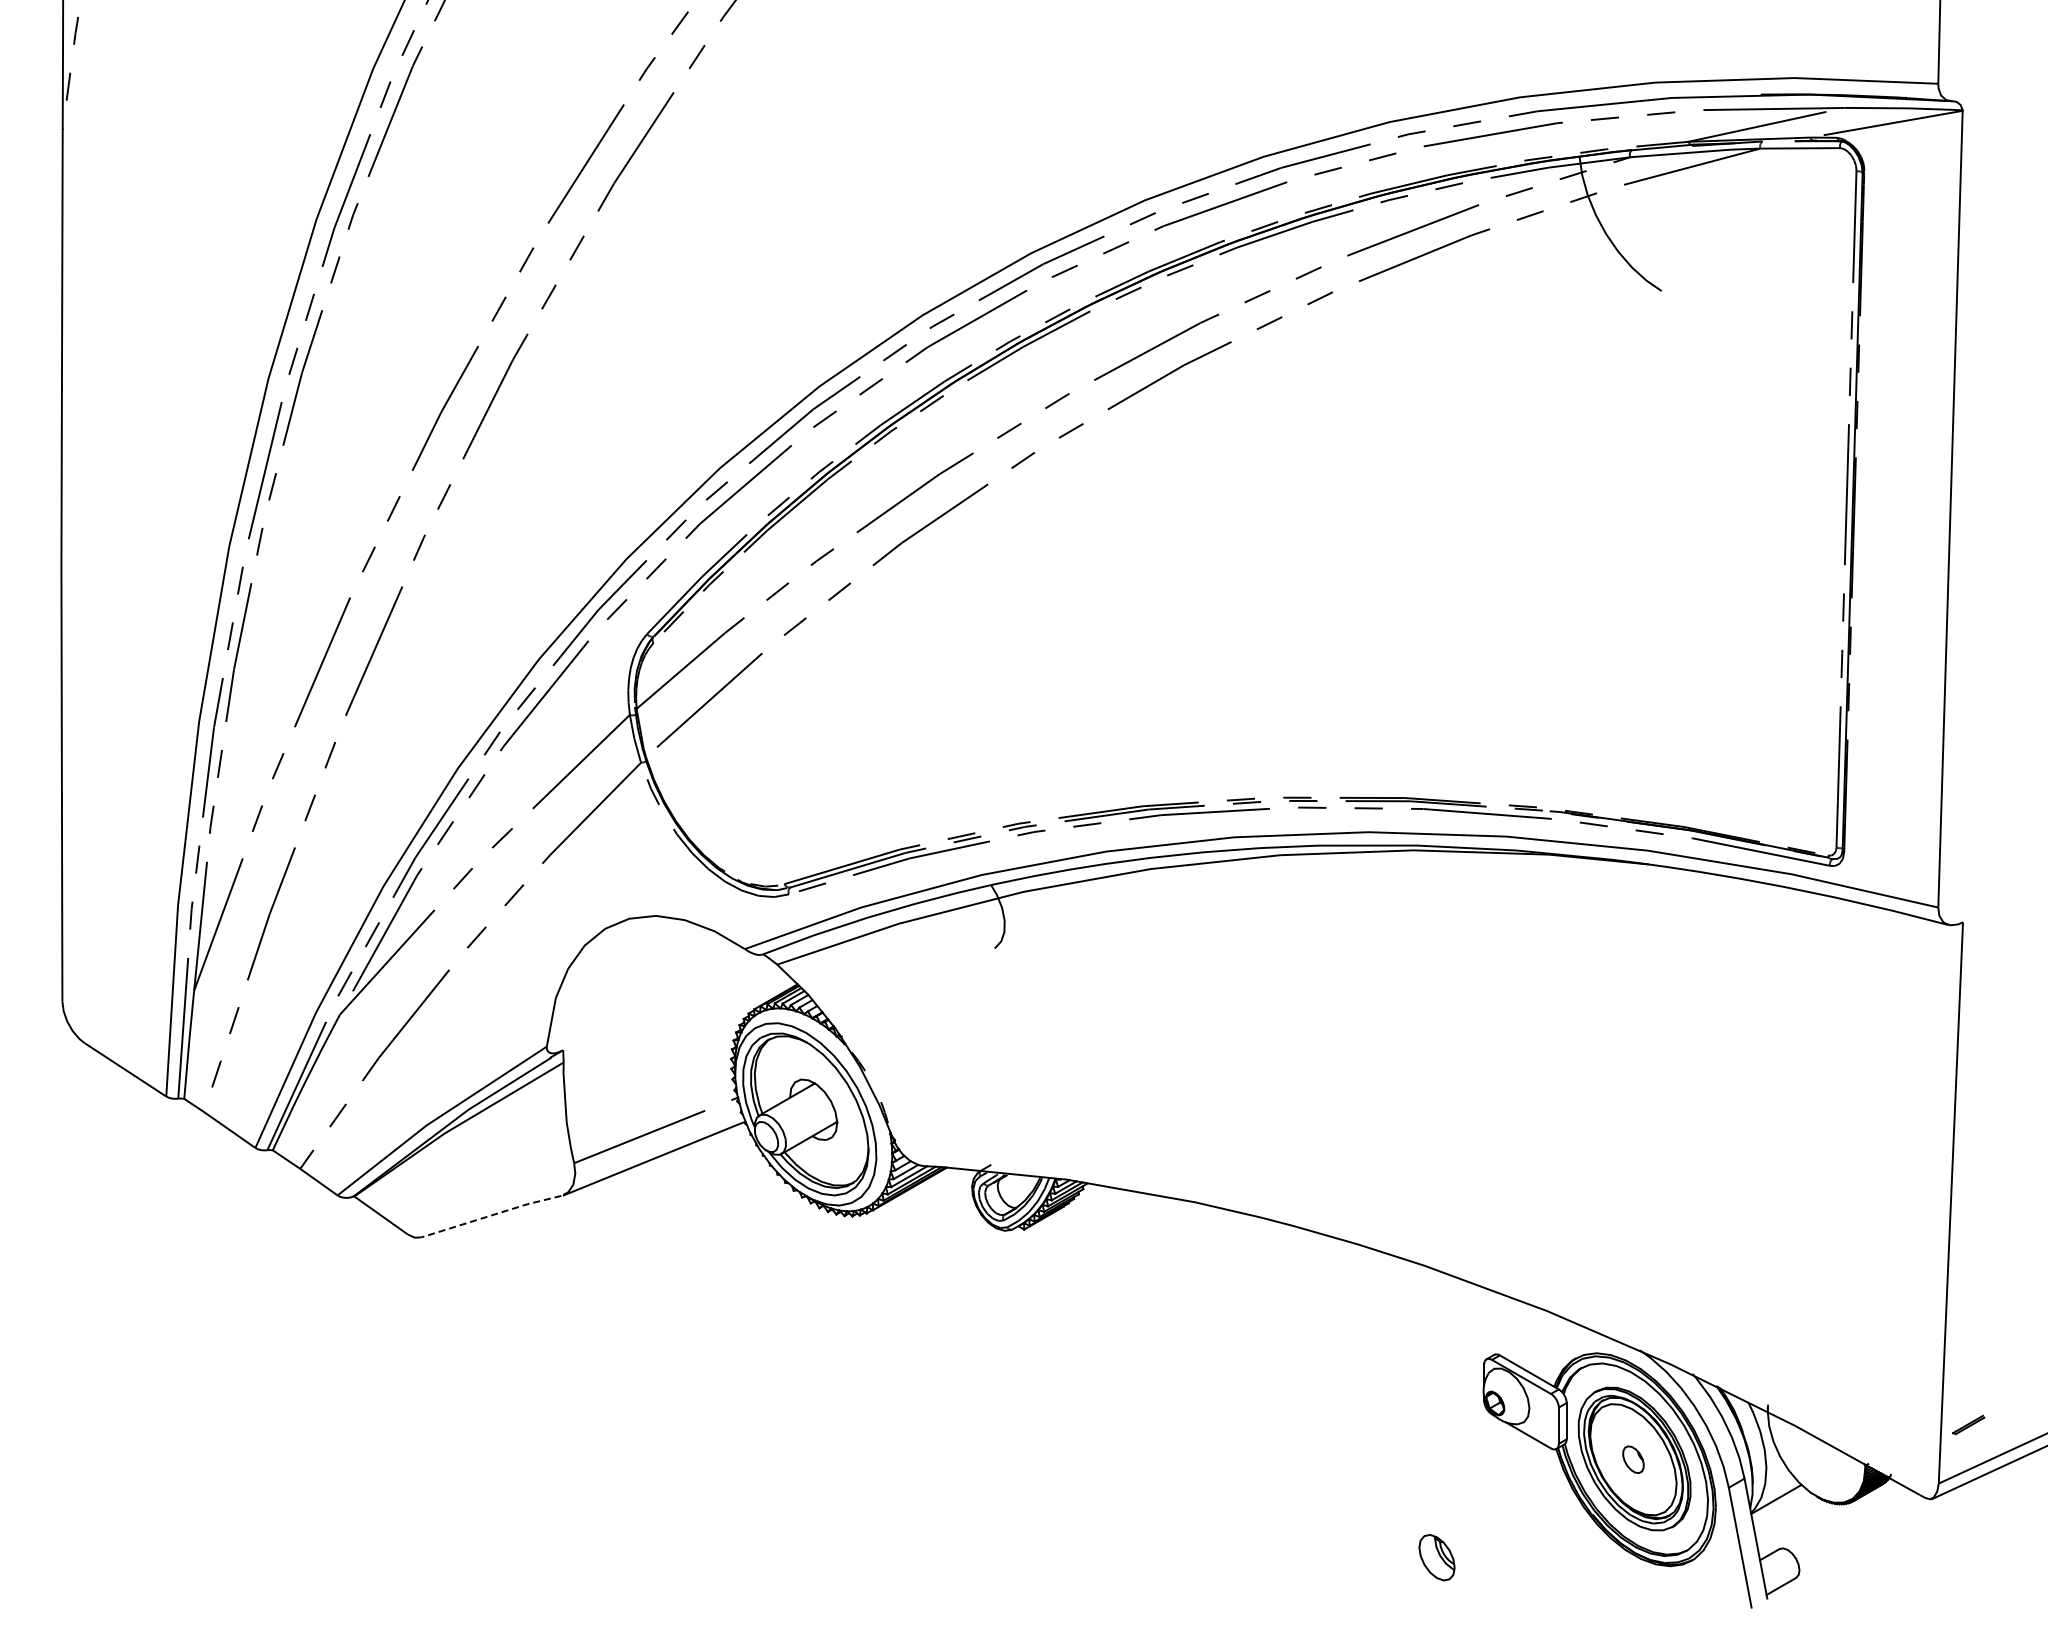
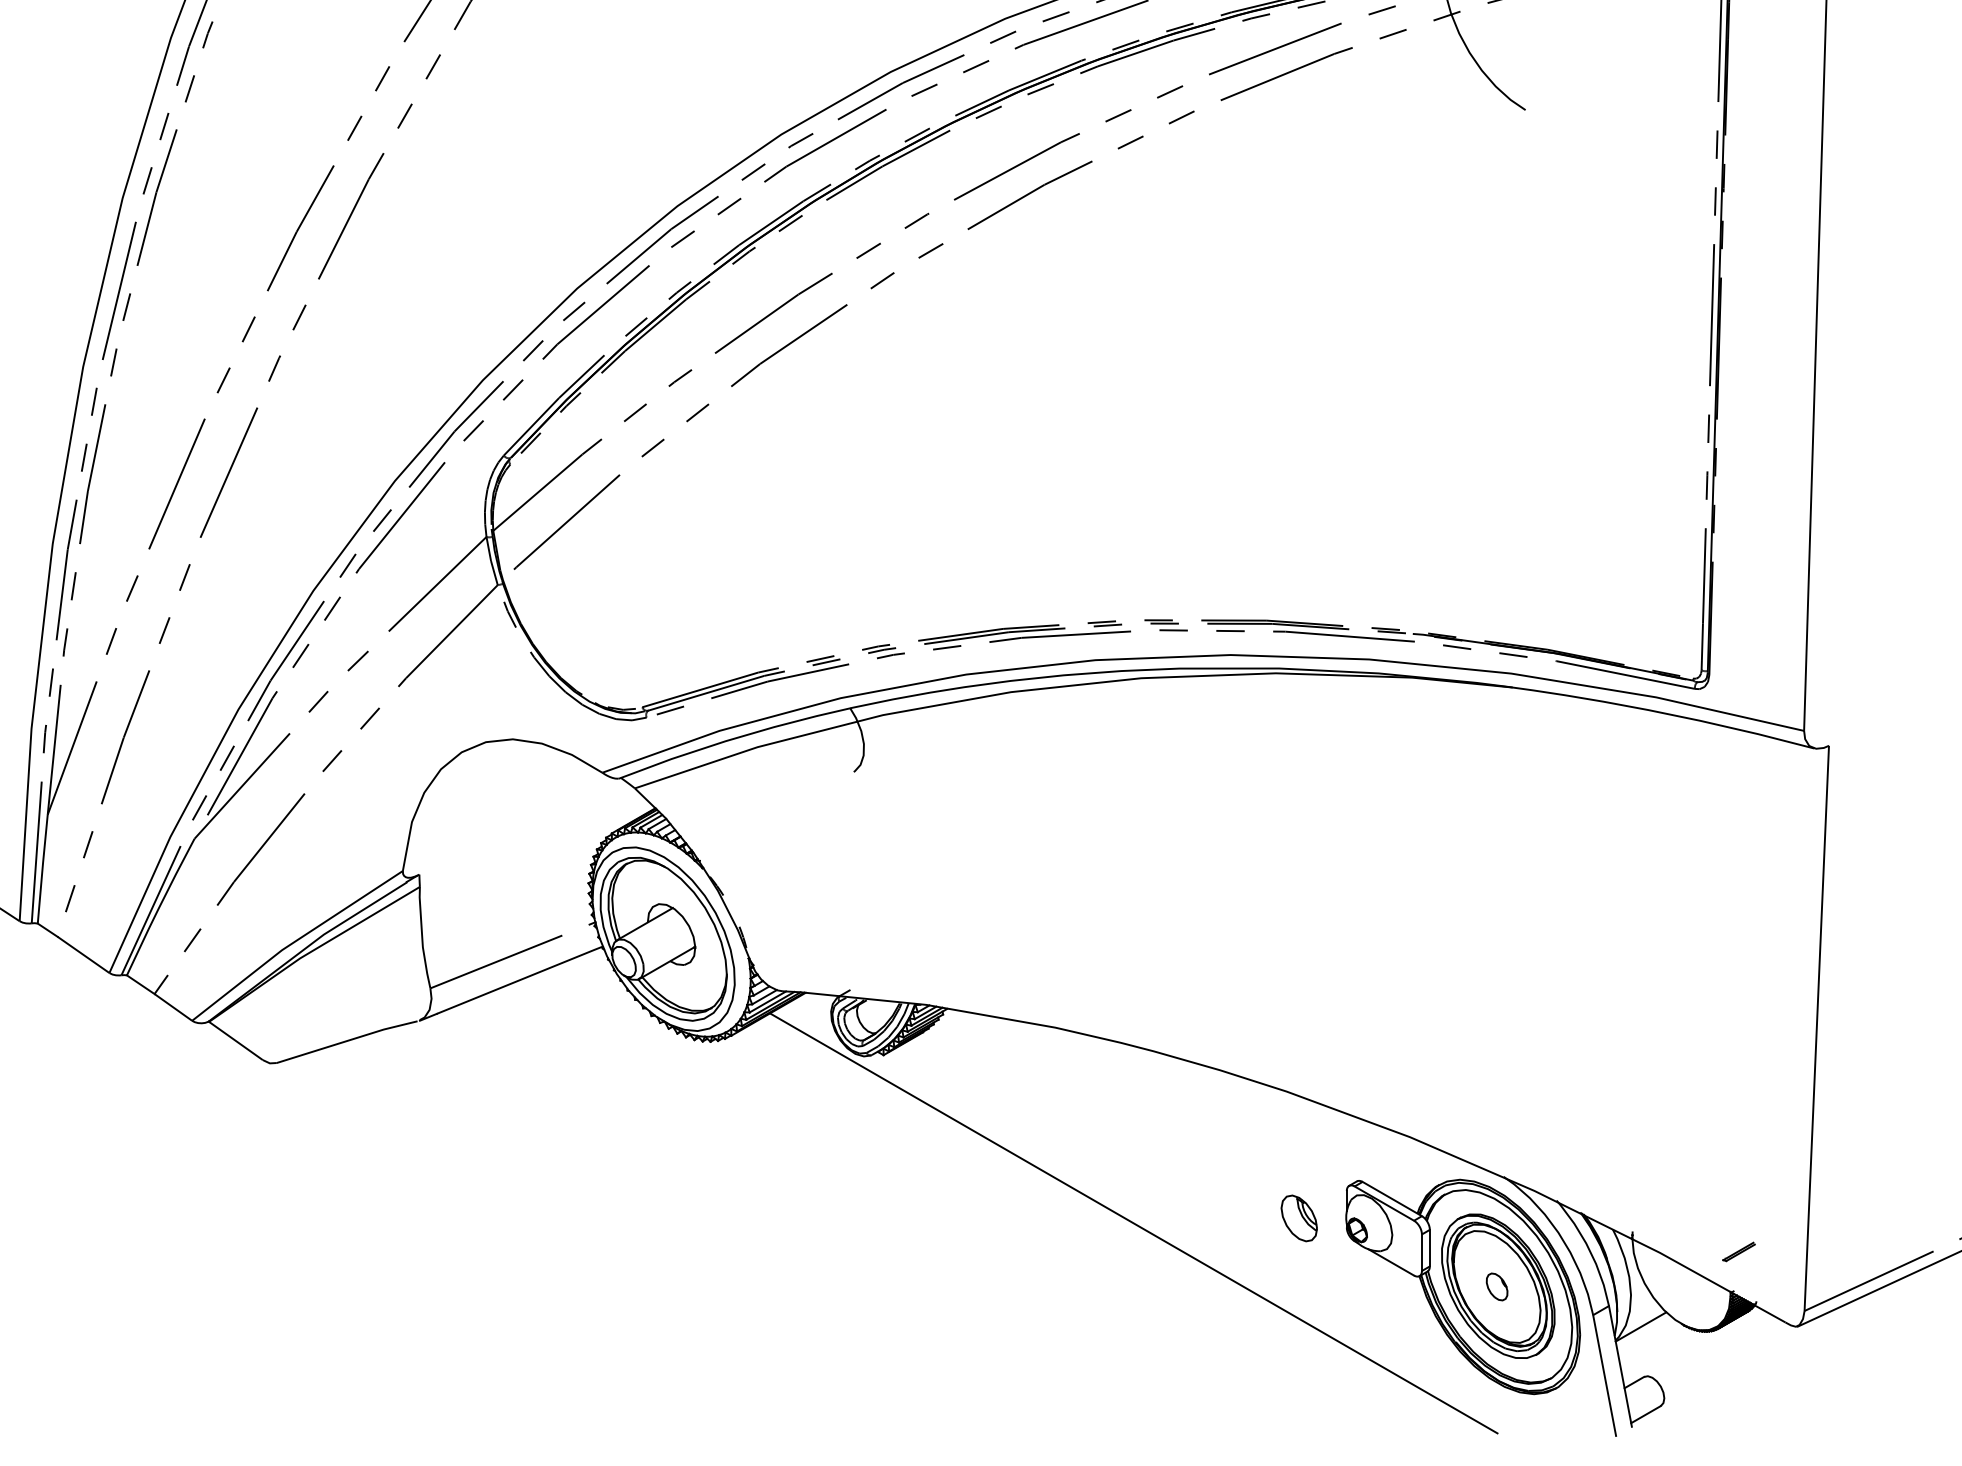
line: (491, 1215) -> (347, 1041), dashed -> solid
line: (1272, 1396) -> (1133, 1223), added
part: (1968, 1424) -> (1738, 1251), moved
part: (1436, 1557) -> (1298, 1218), moved

